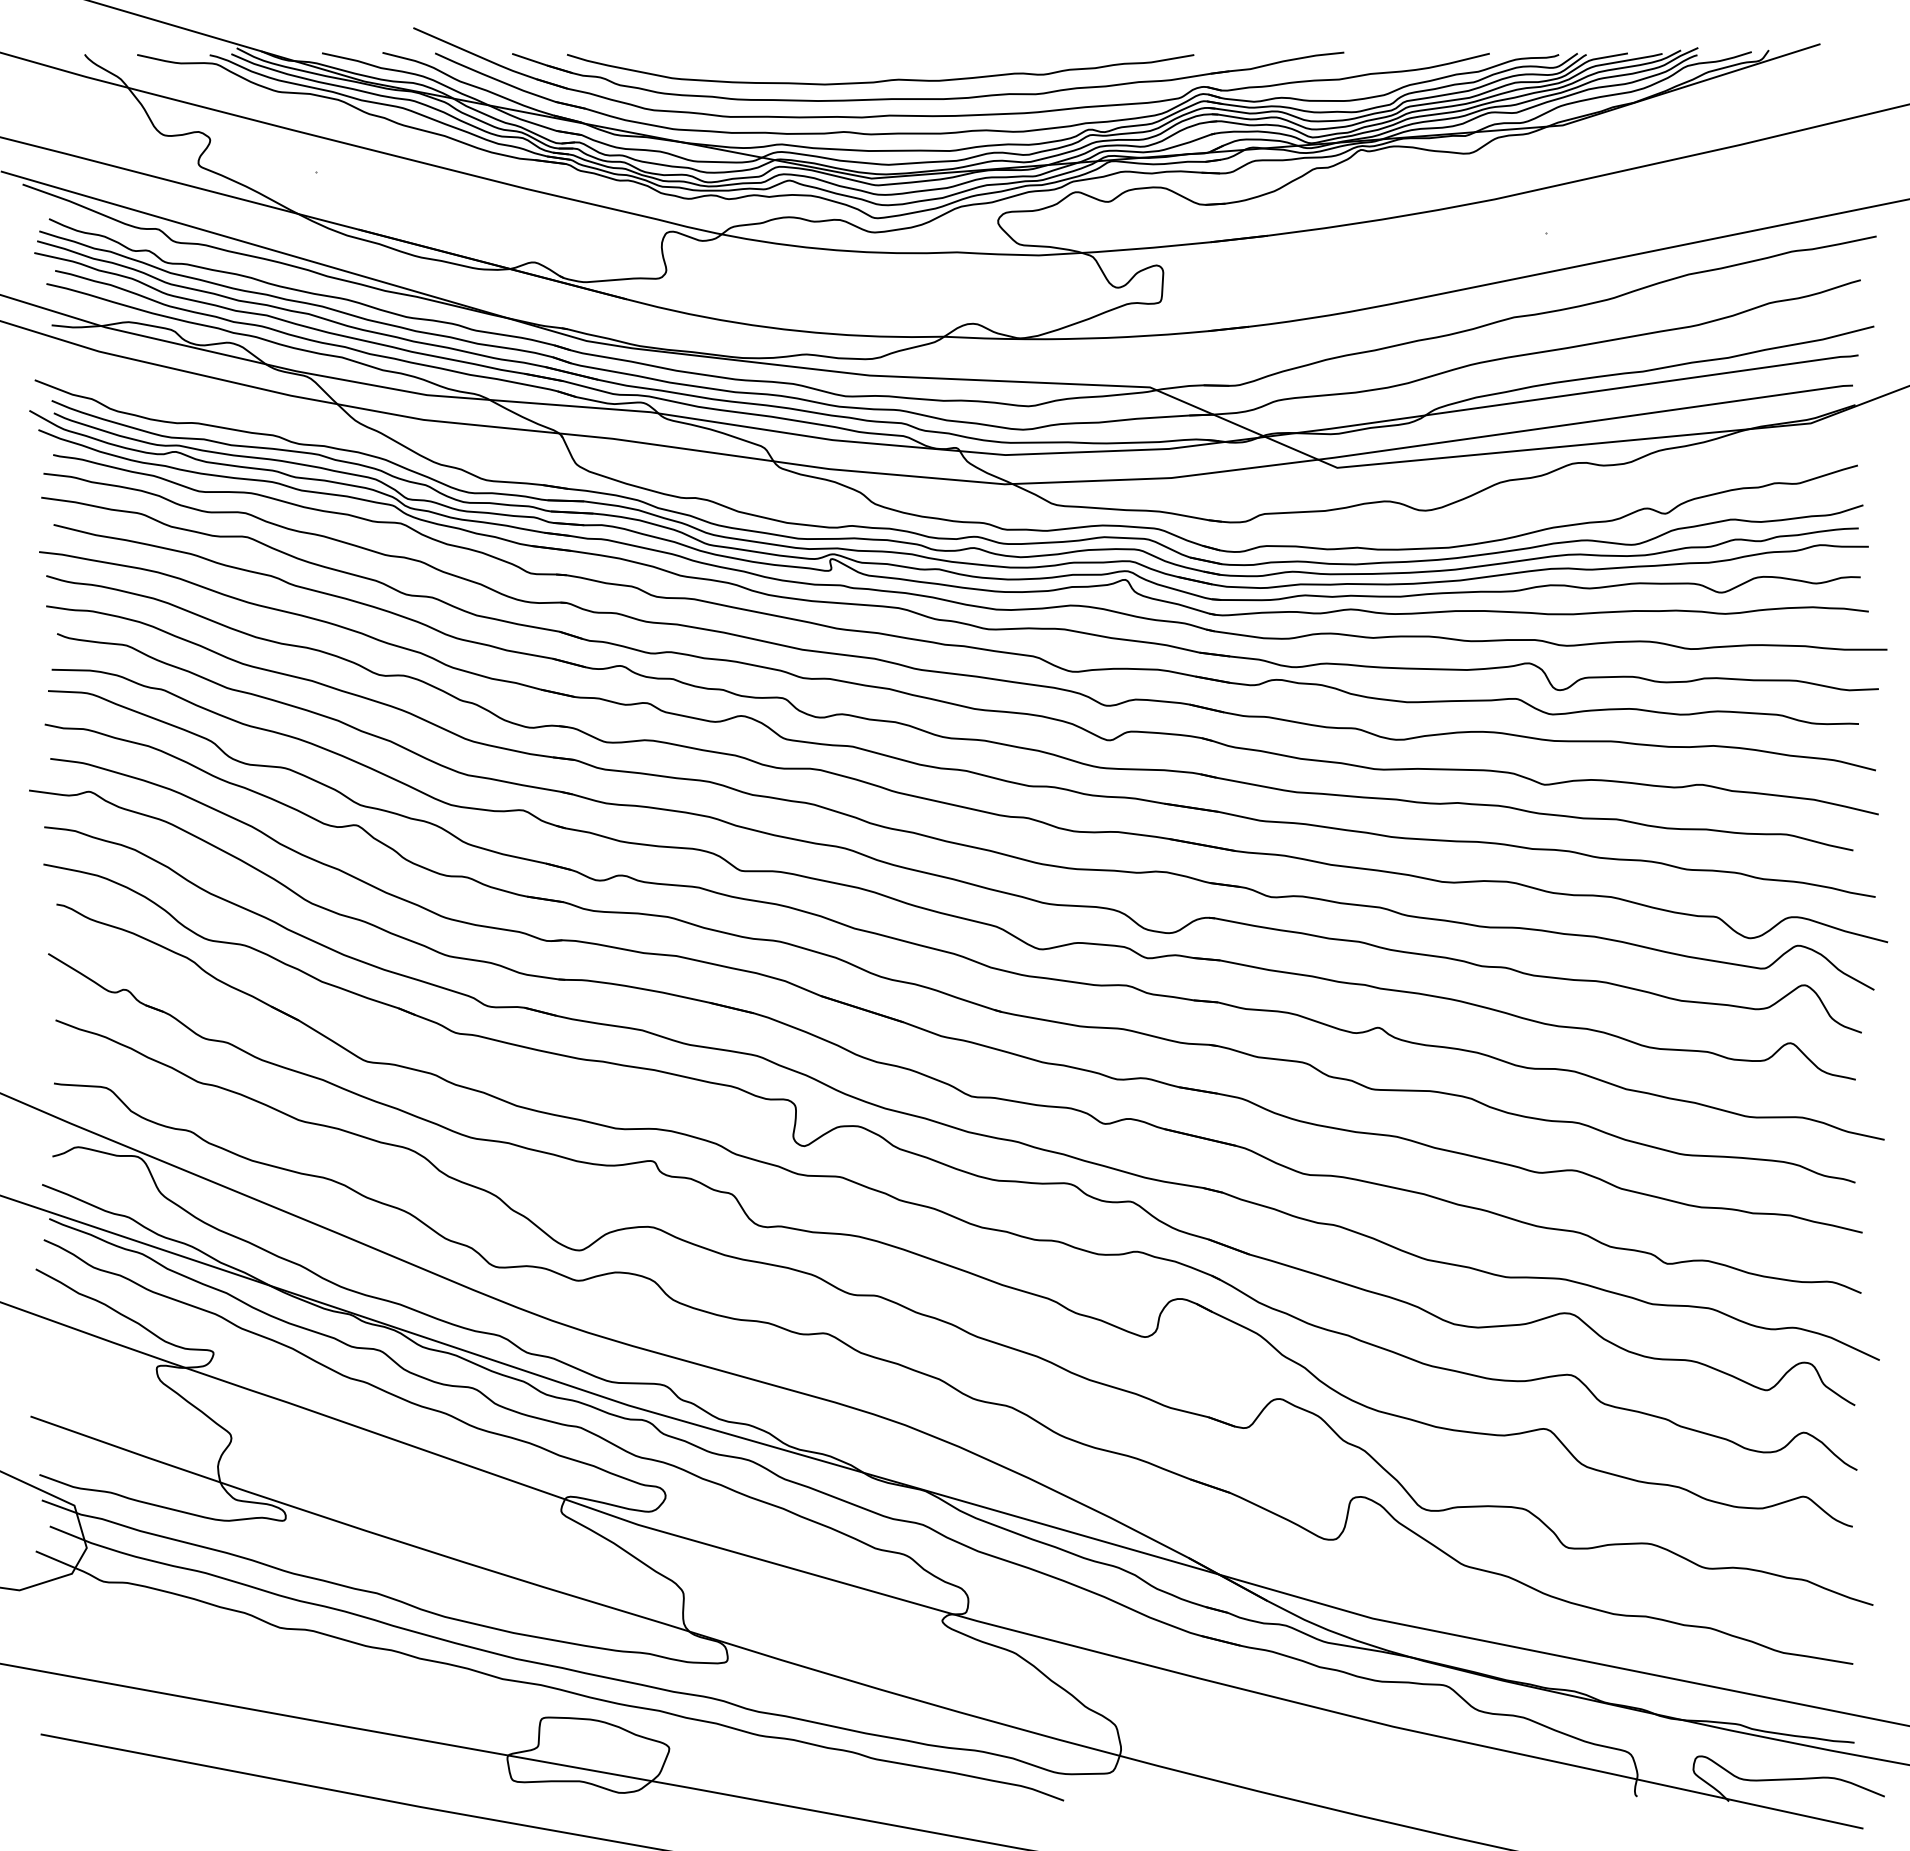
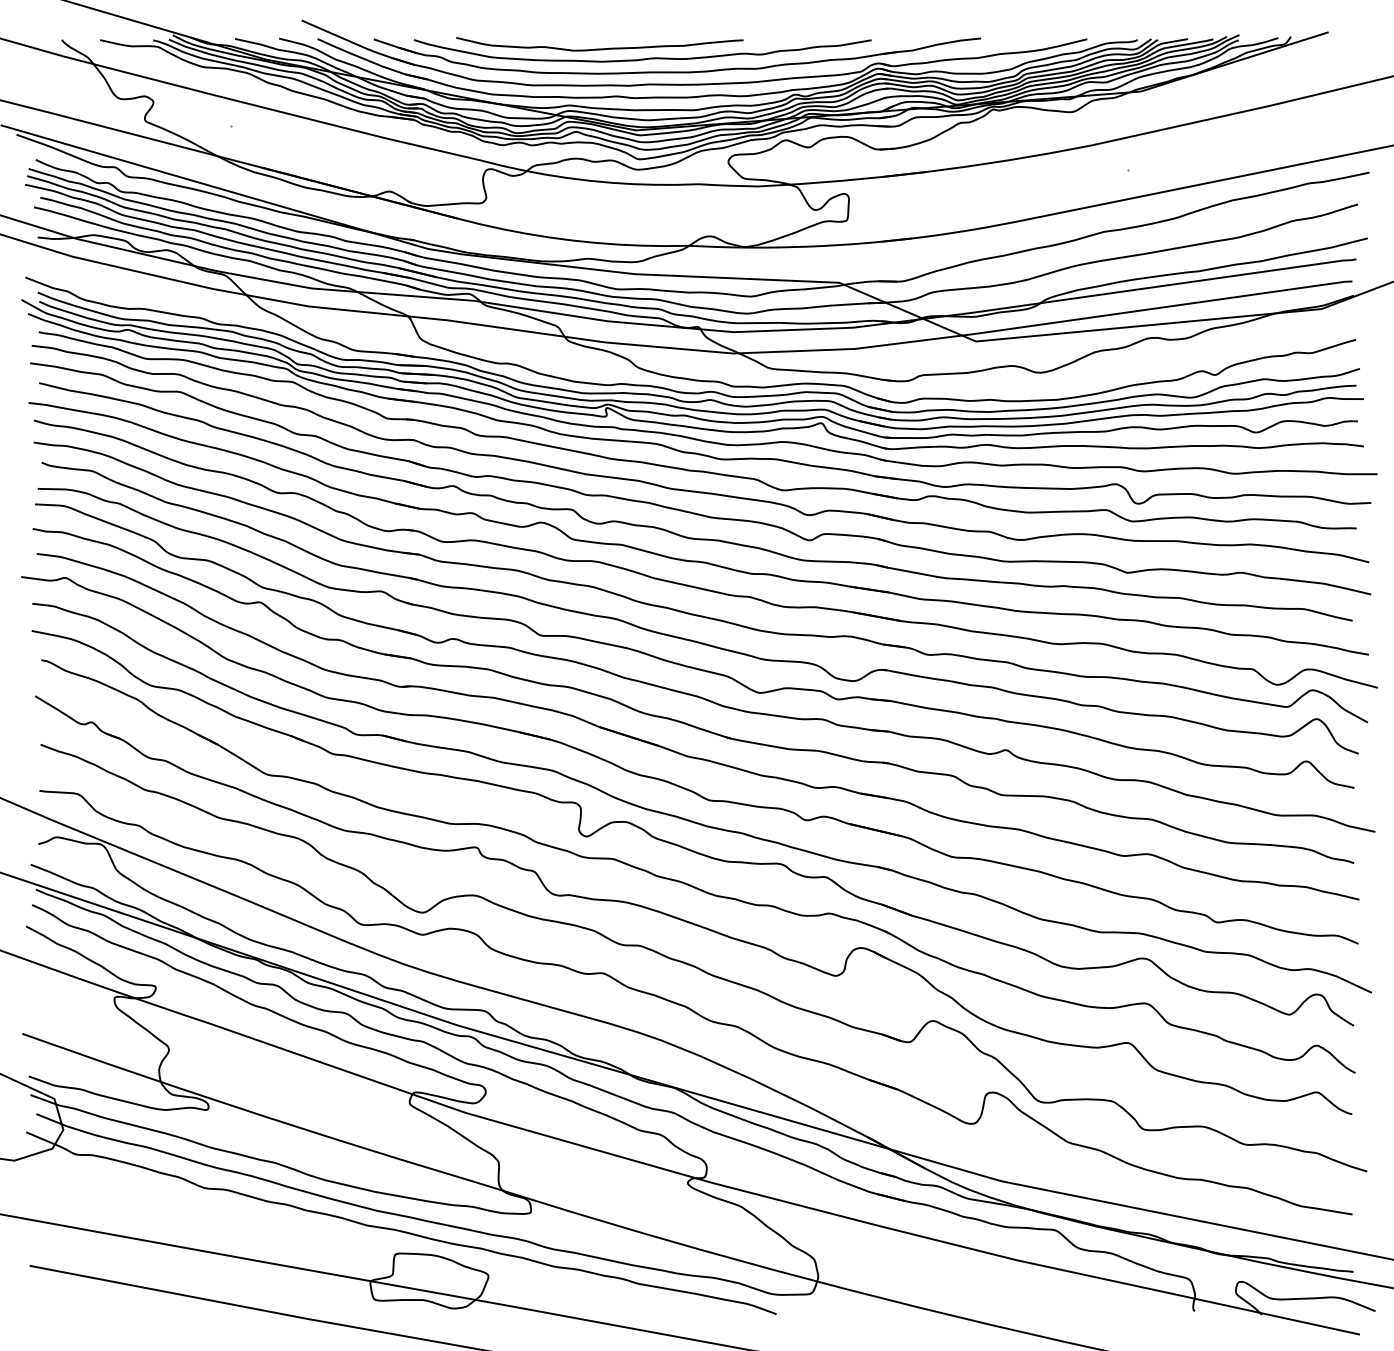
curve: (821, 66) -> (599, 48), added

